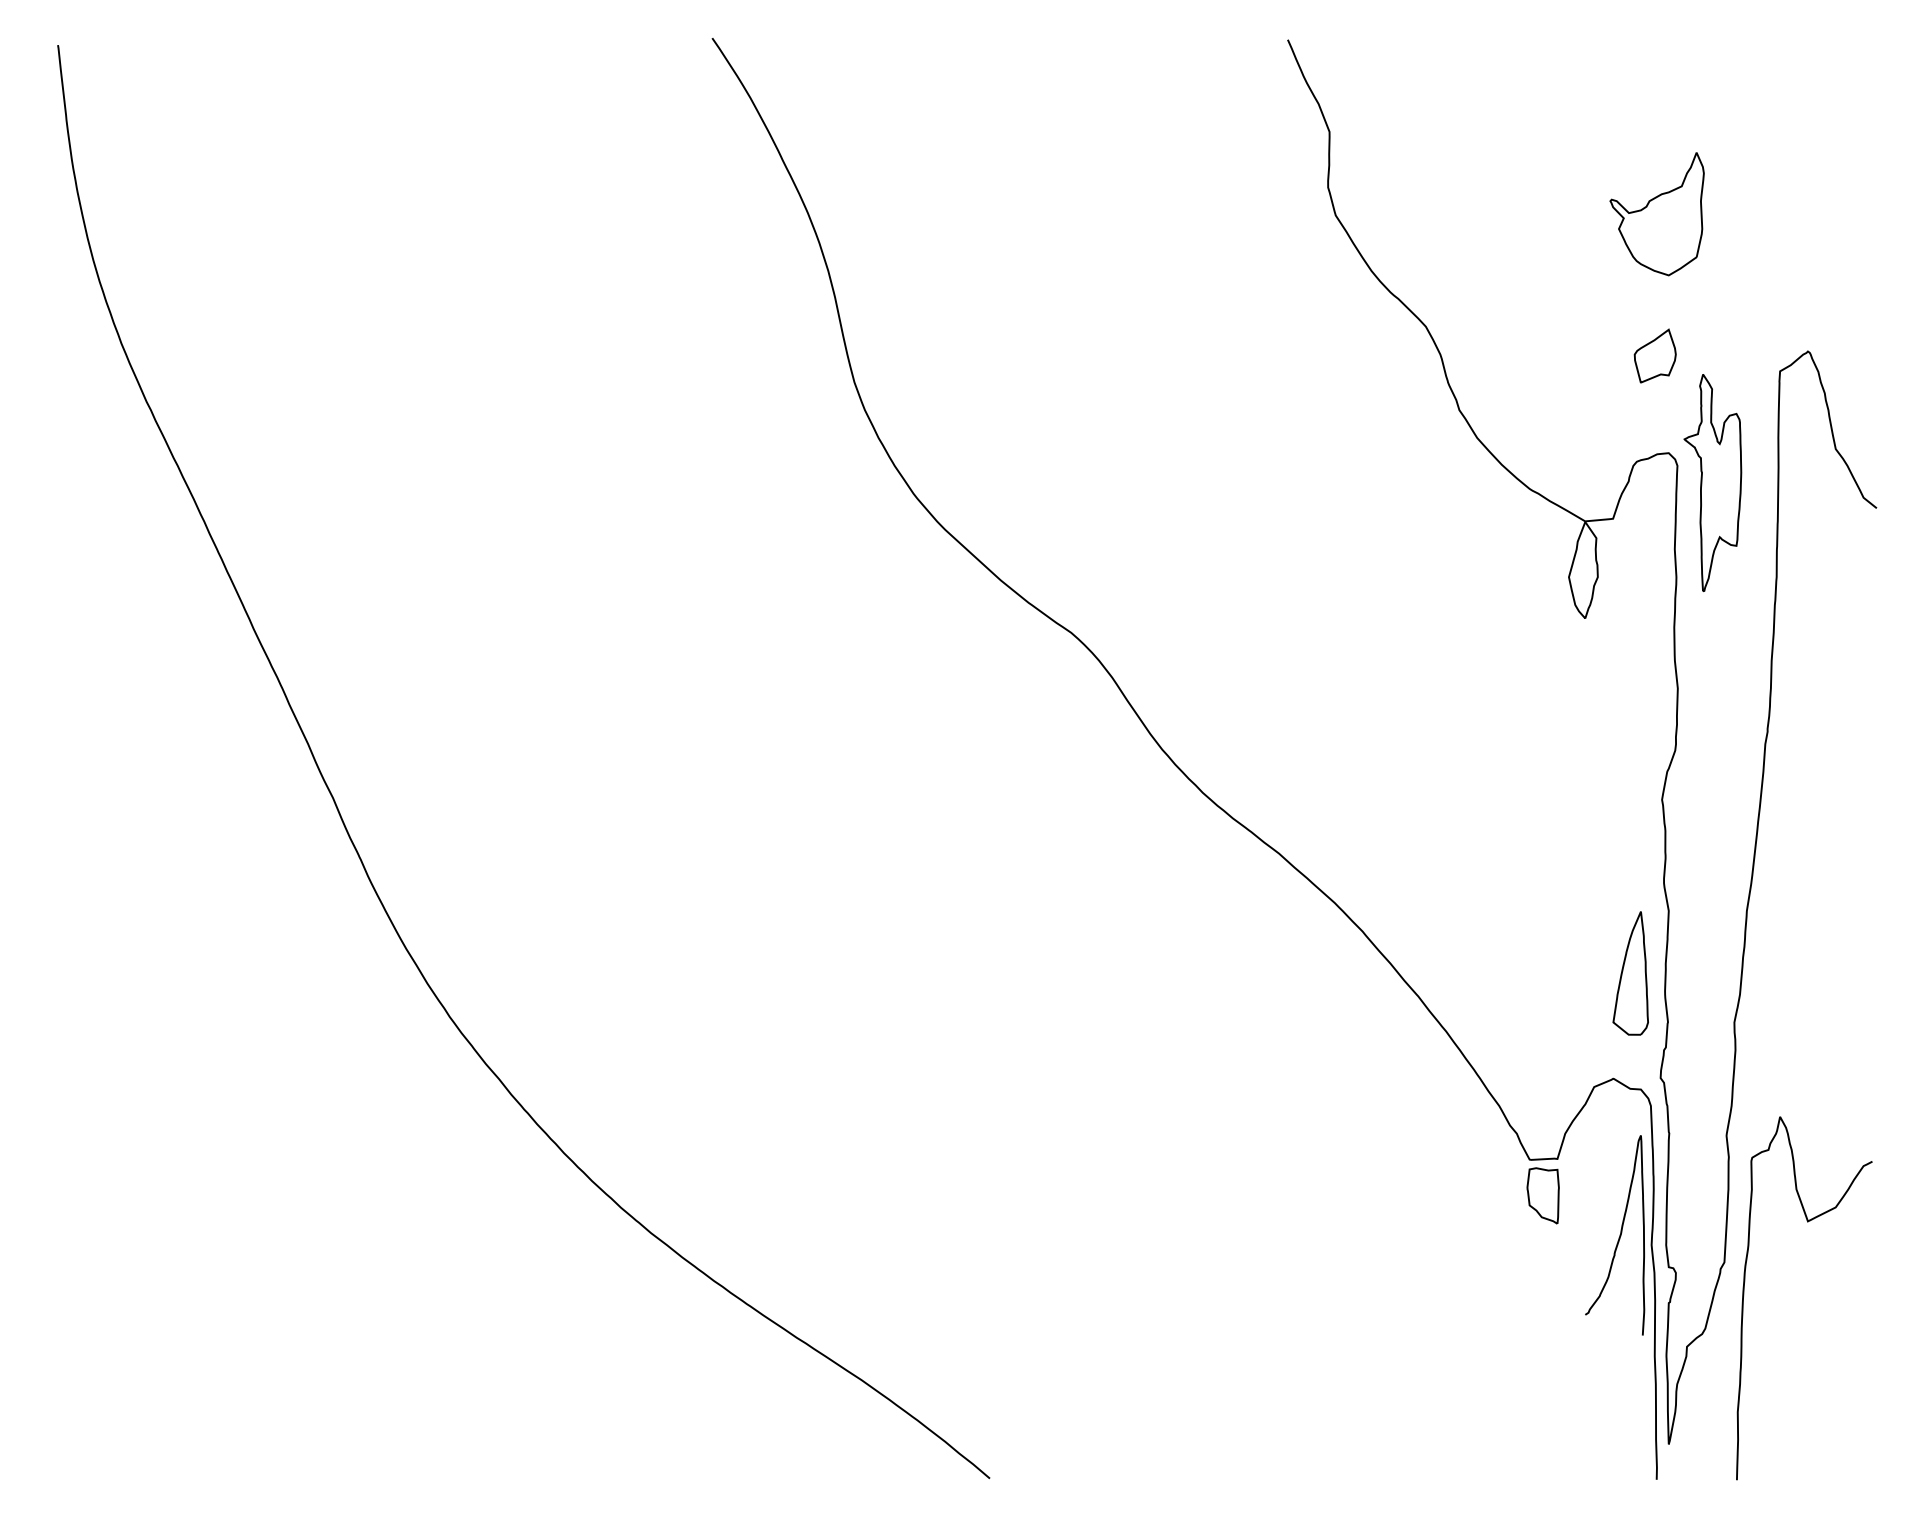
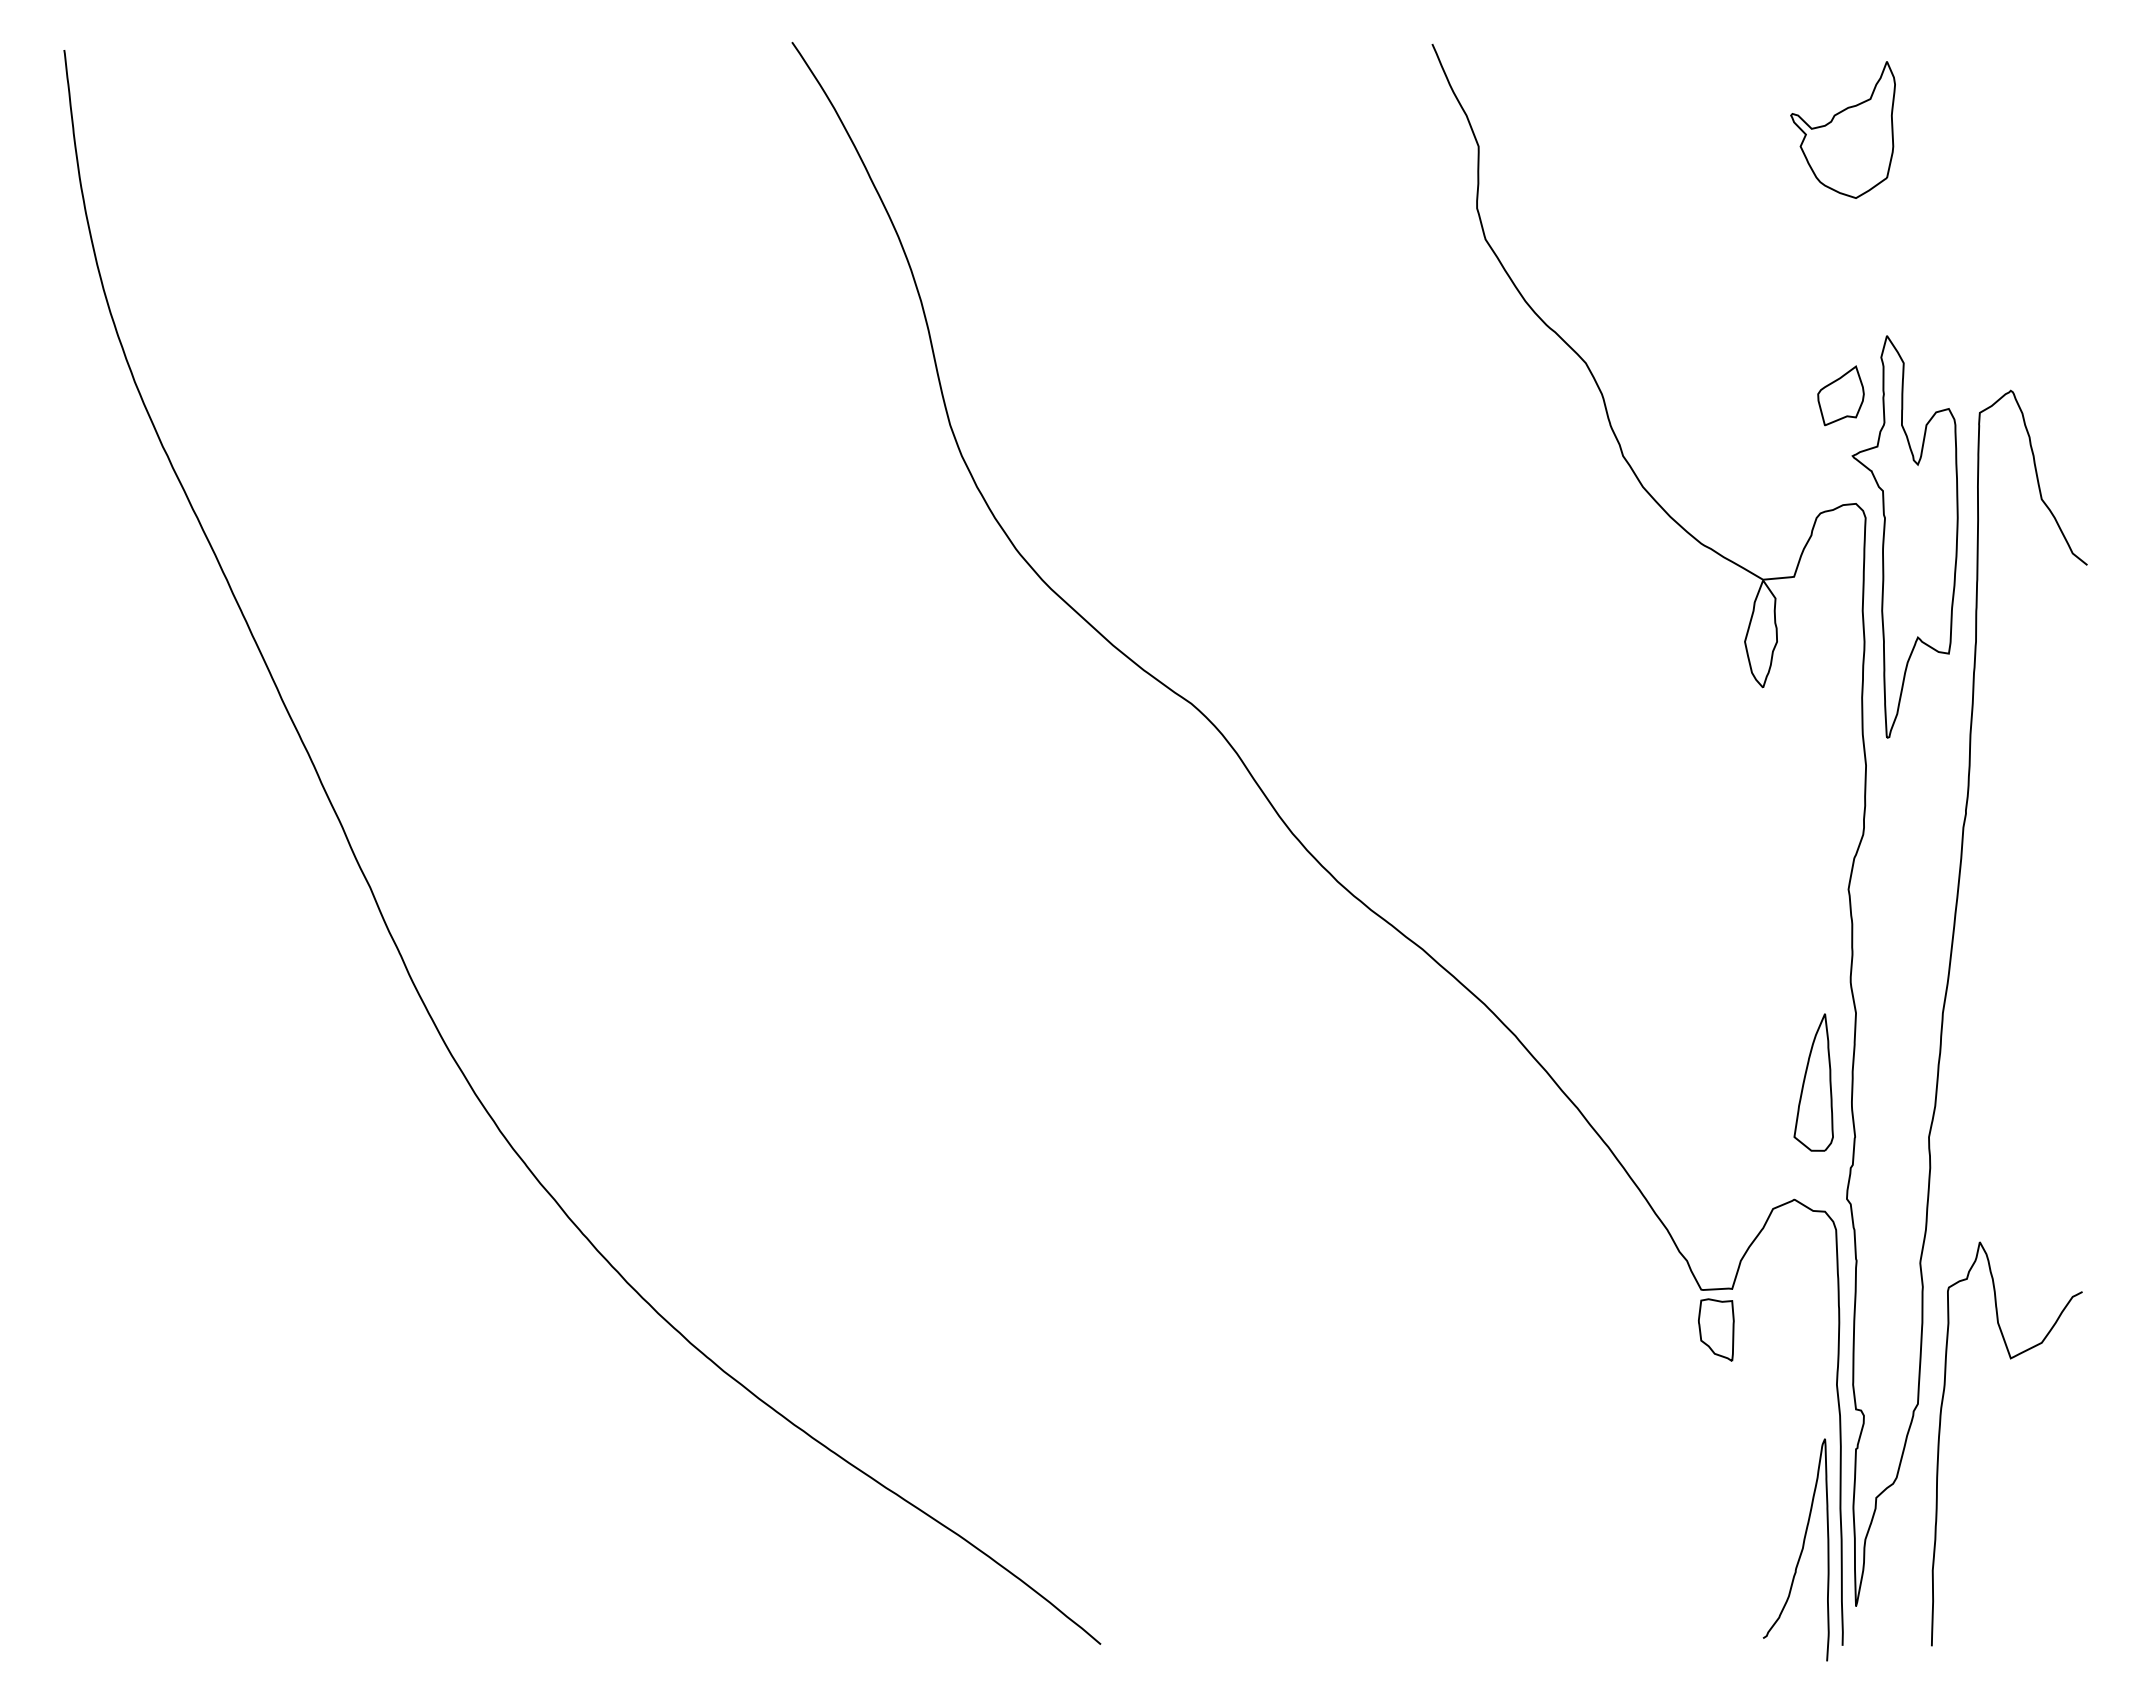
part: (1656, 213) -> (1842, 129), moved
part: (1712, 482) -> (1904, 536), size x1.67
curve: (1618, 1236) -> (1800, 1551), moved

